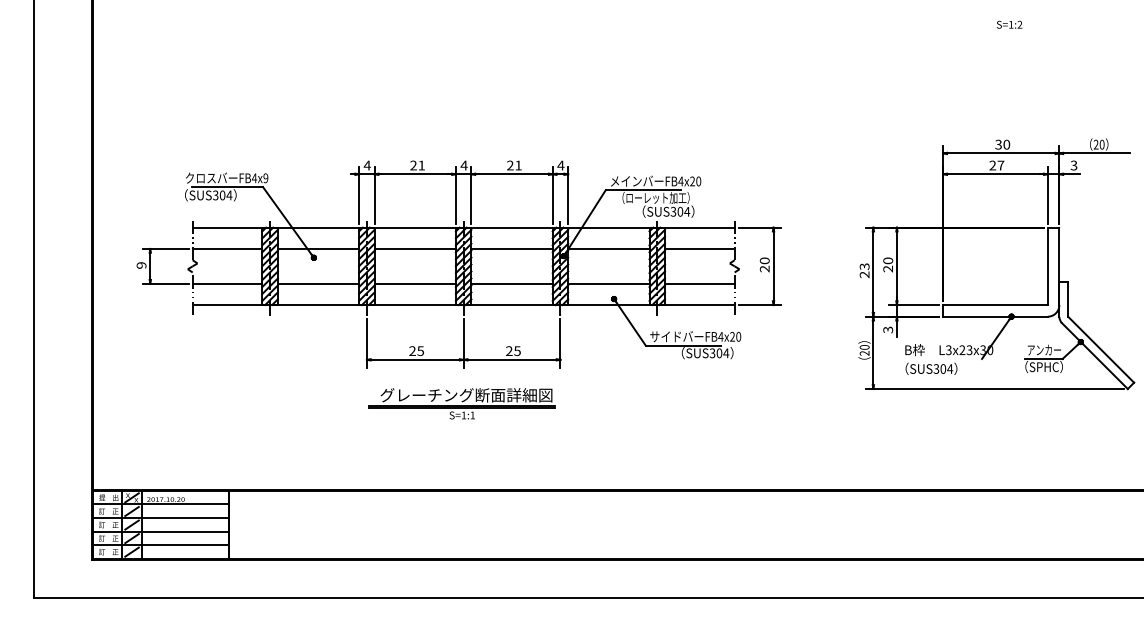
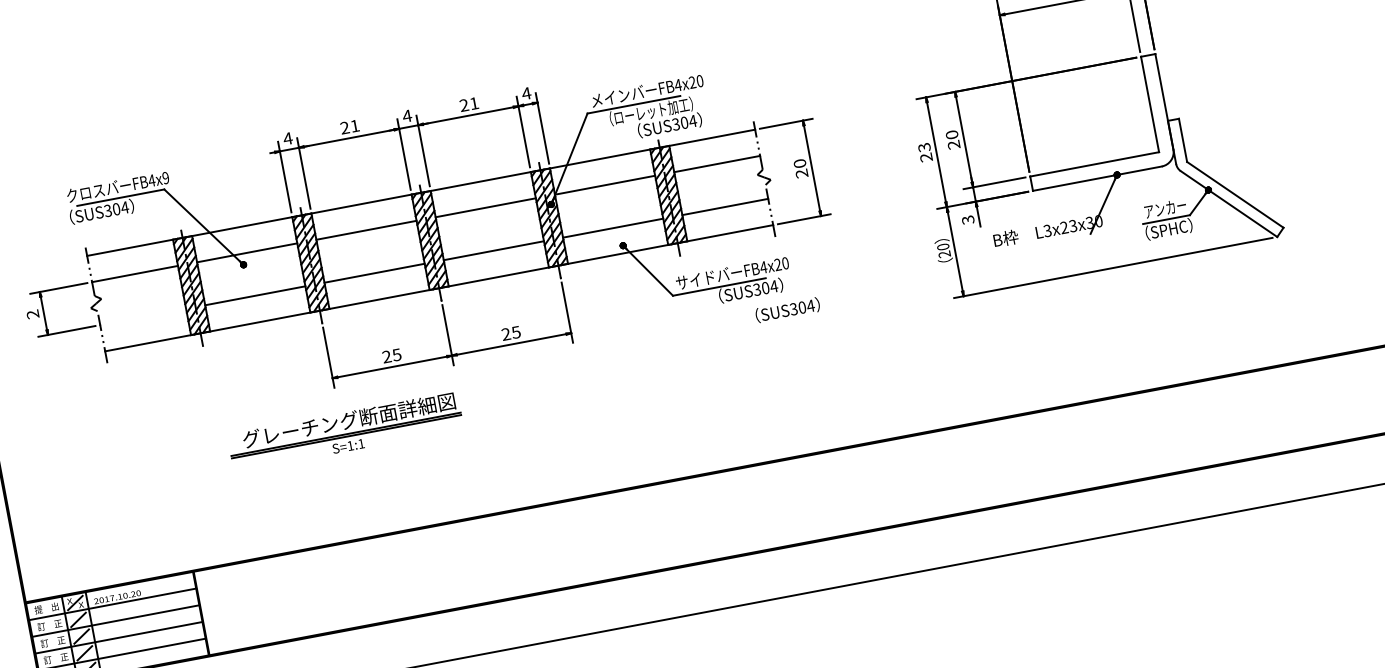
text: (141, 265) -> (32, 314), 9 -> 2
line: (227, 283) -> (143, 316), removed
text: (931, 368) -> (787, 309), moved
part: (461, 403) -> (344, 431), moved

